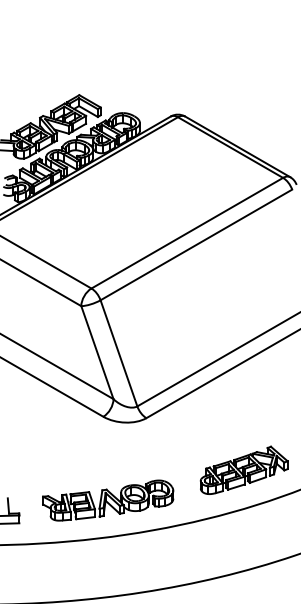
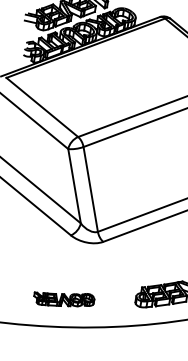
part: (108, 500) -> (64, 299), size x0.6

